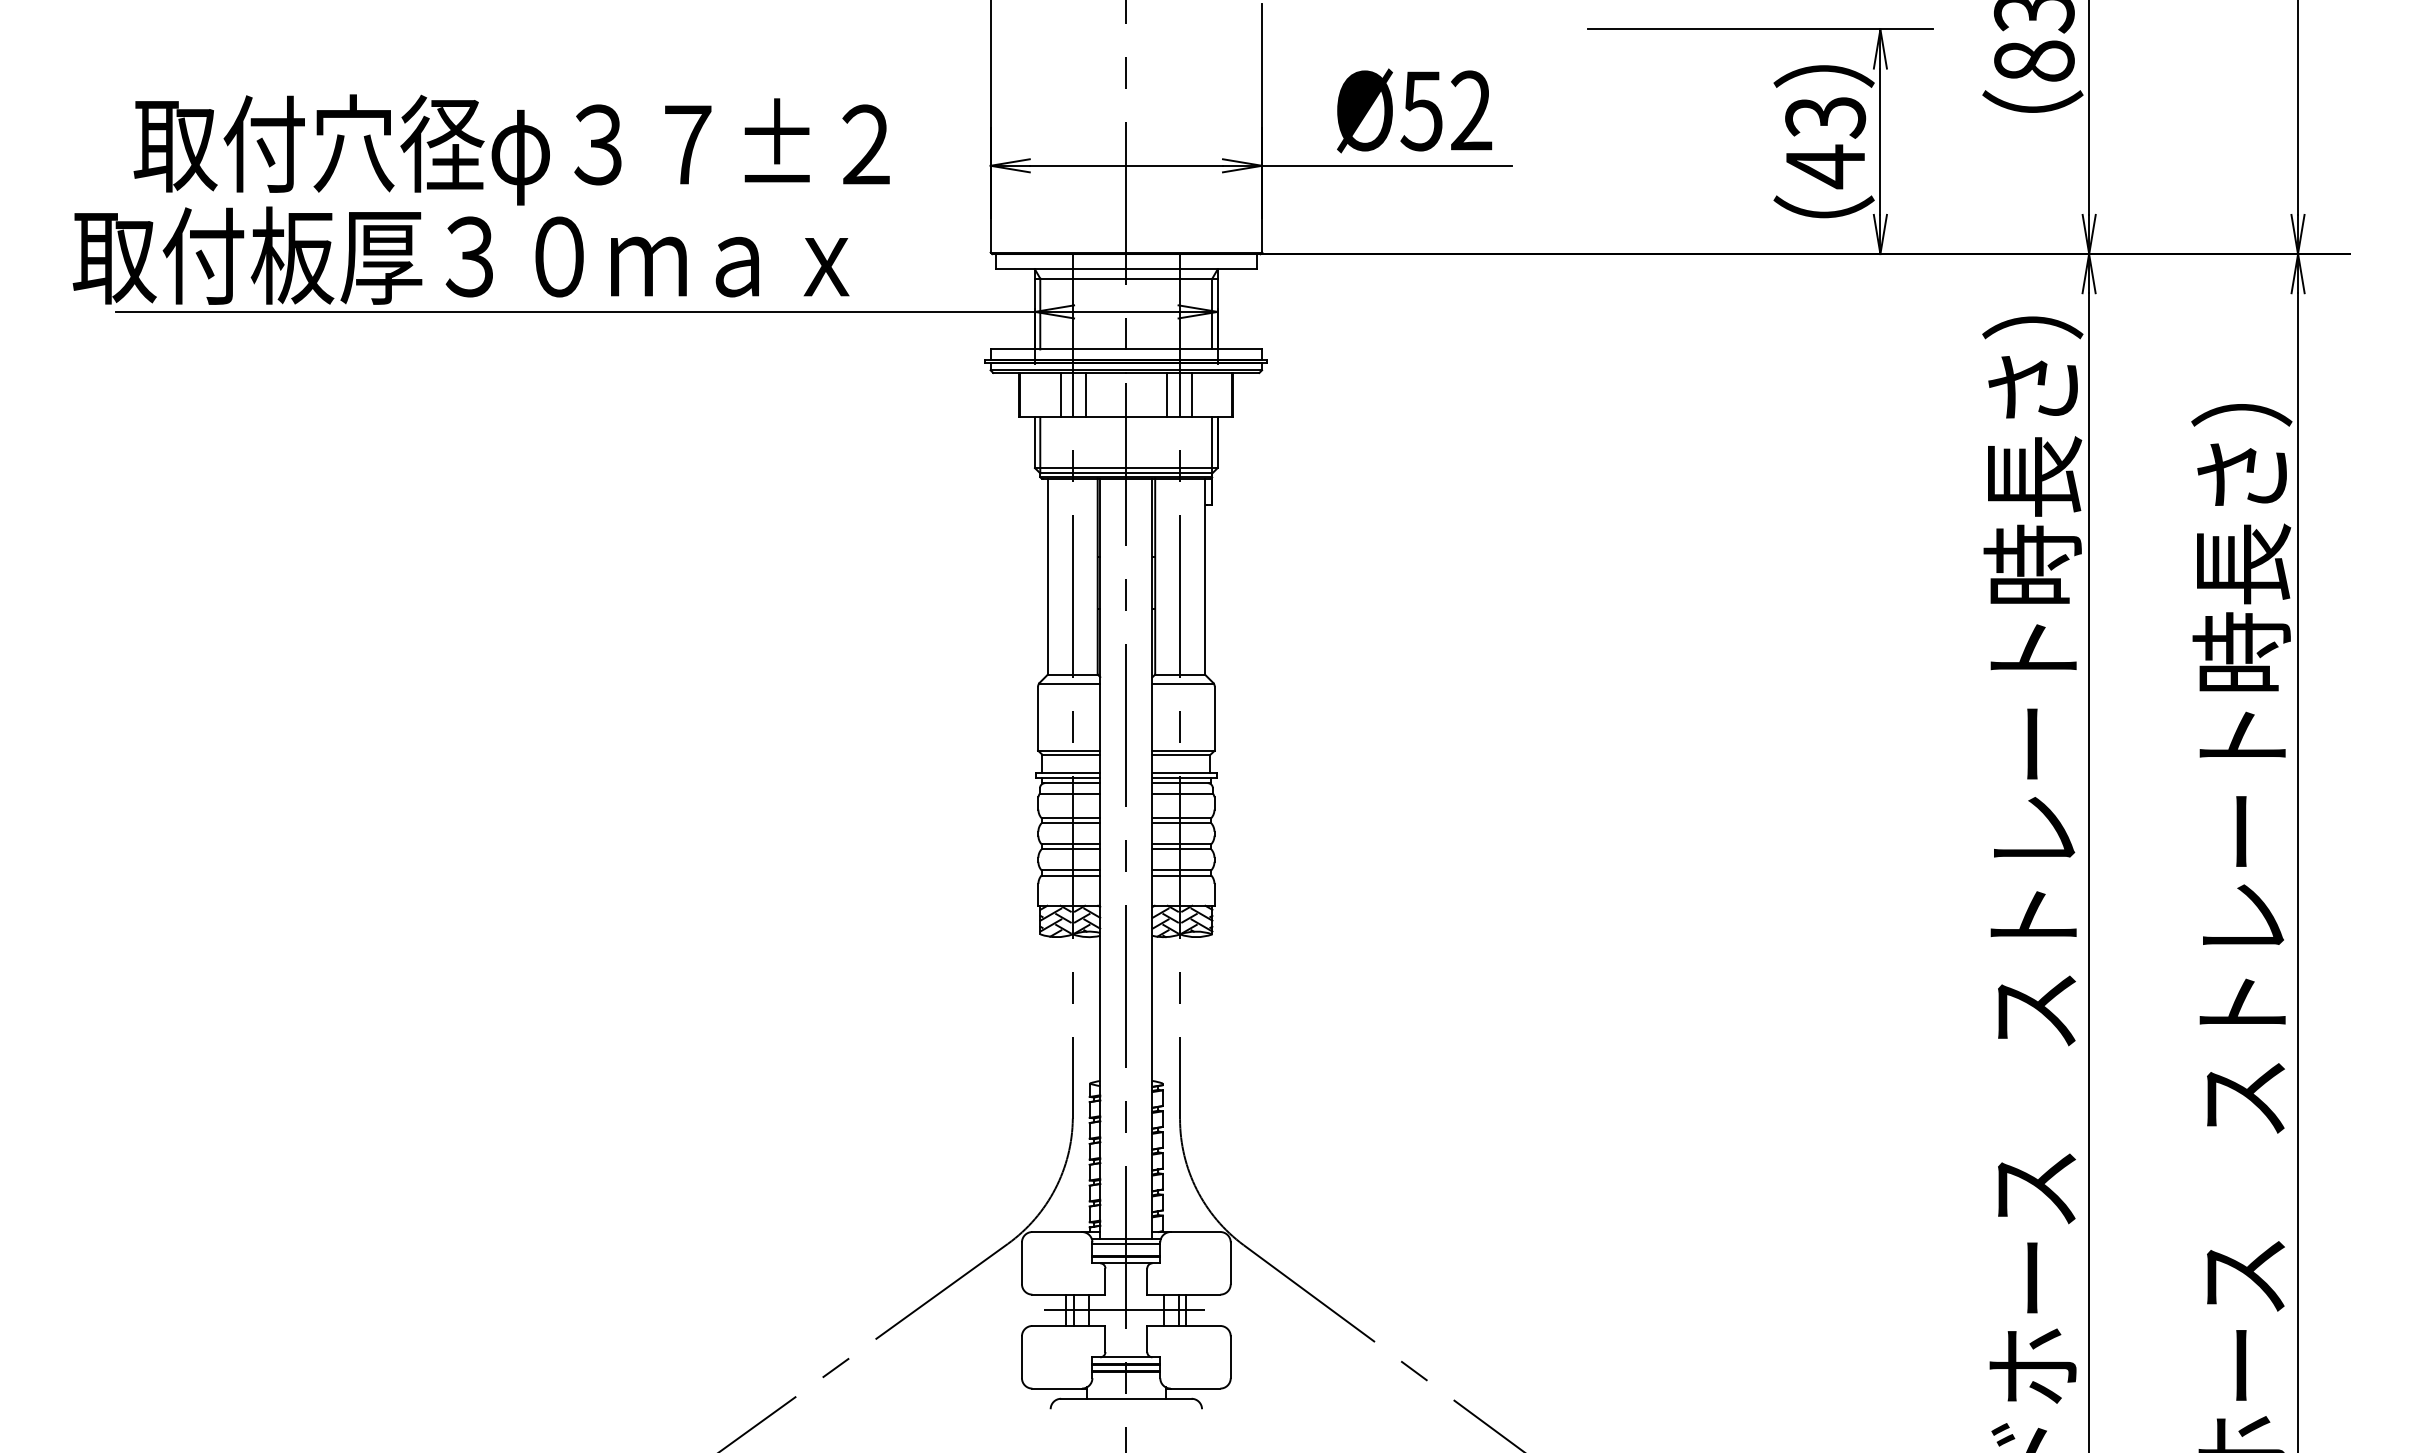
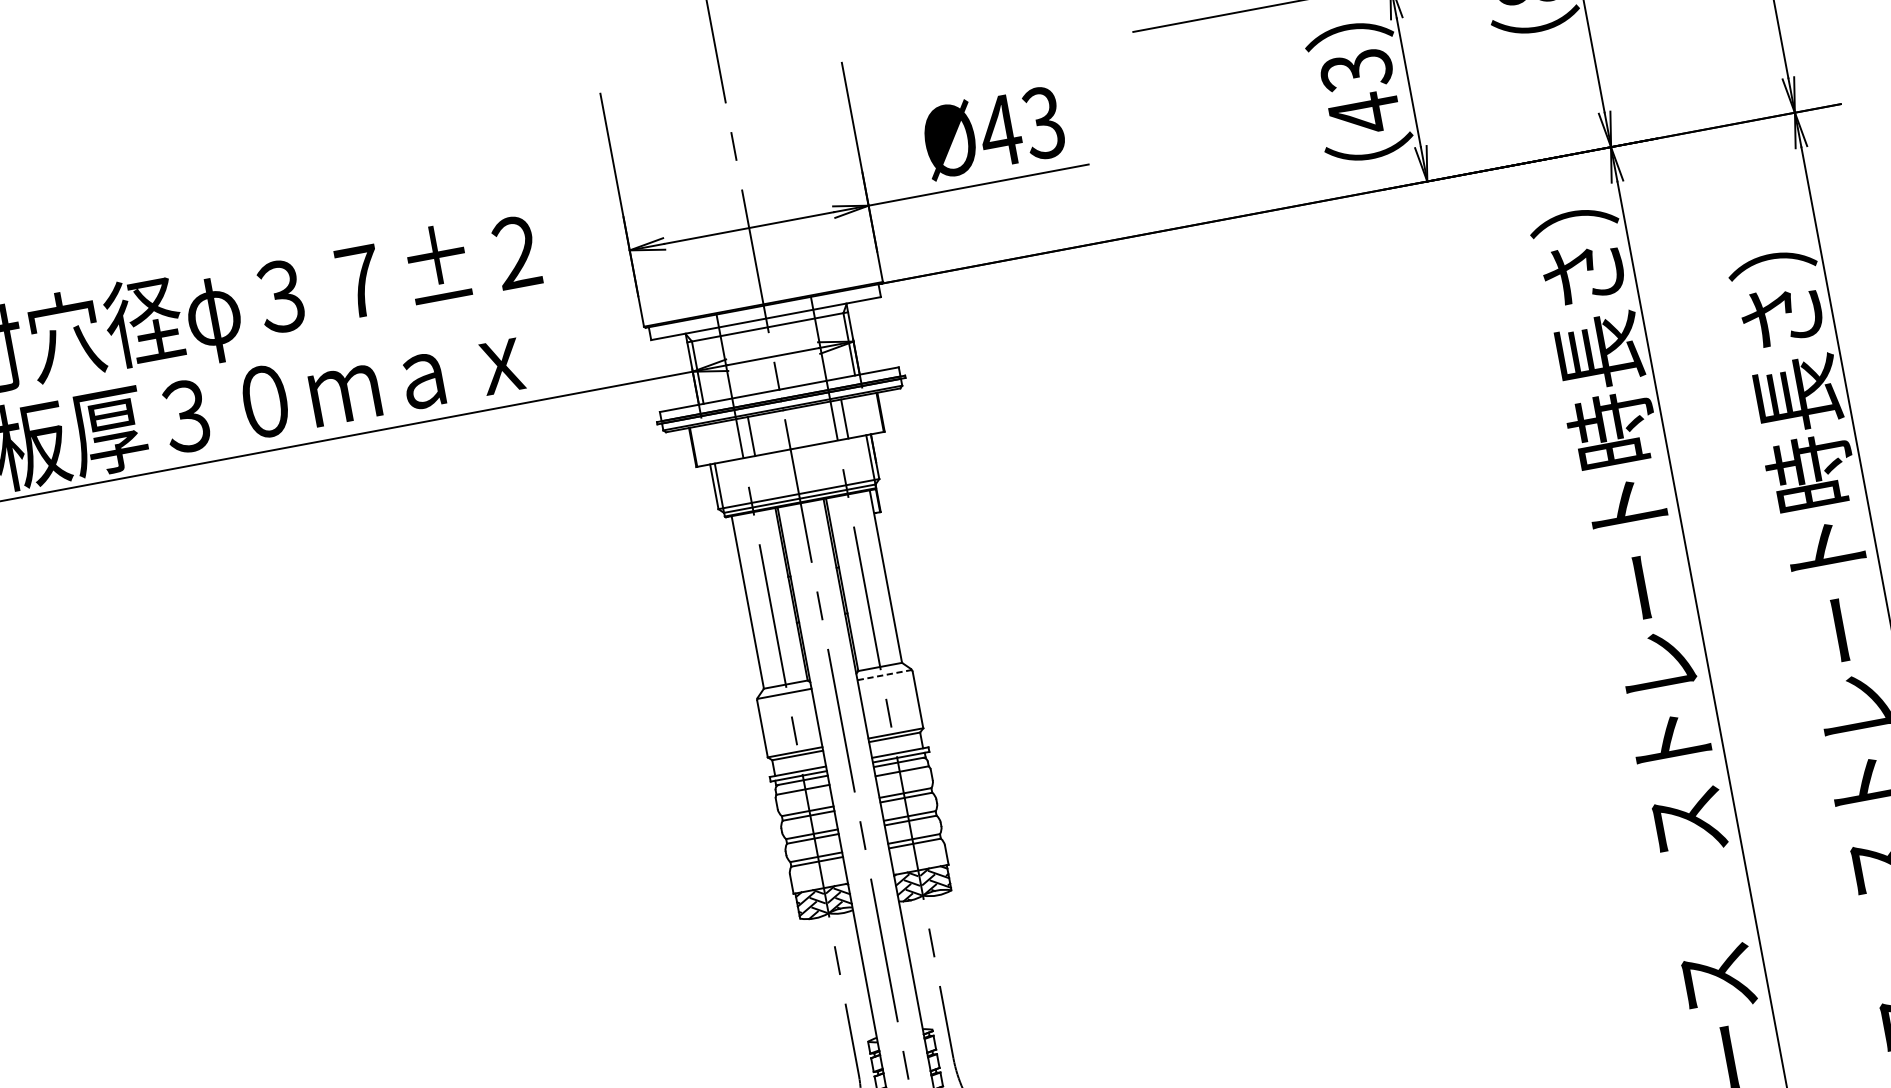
text: (1445, 110) -> (1020, 126), Ø52 -> Ø43
line: (1060, 394) -> (728, 440), removed
line: (1166, 394) -> (822, 422), removed
line: (1183, 684) -> (884, 675), solid -> dashed

